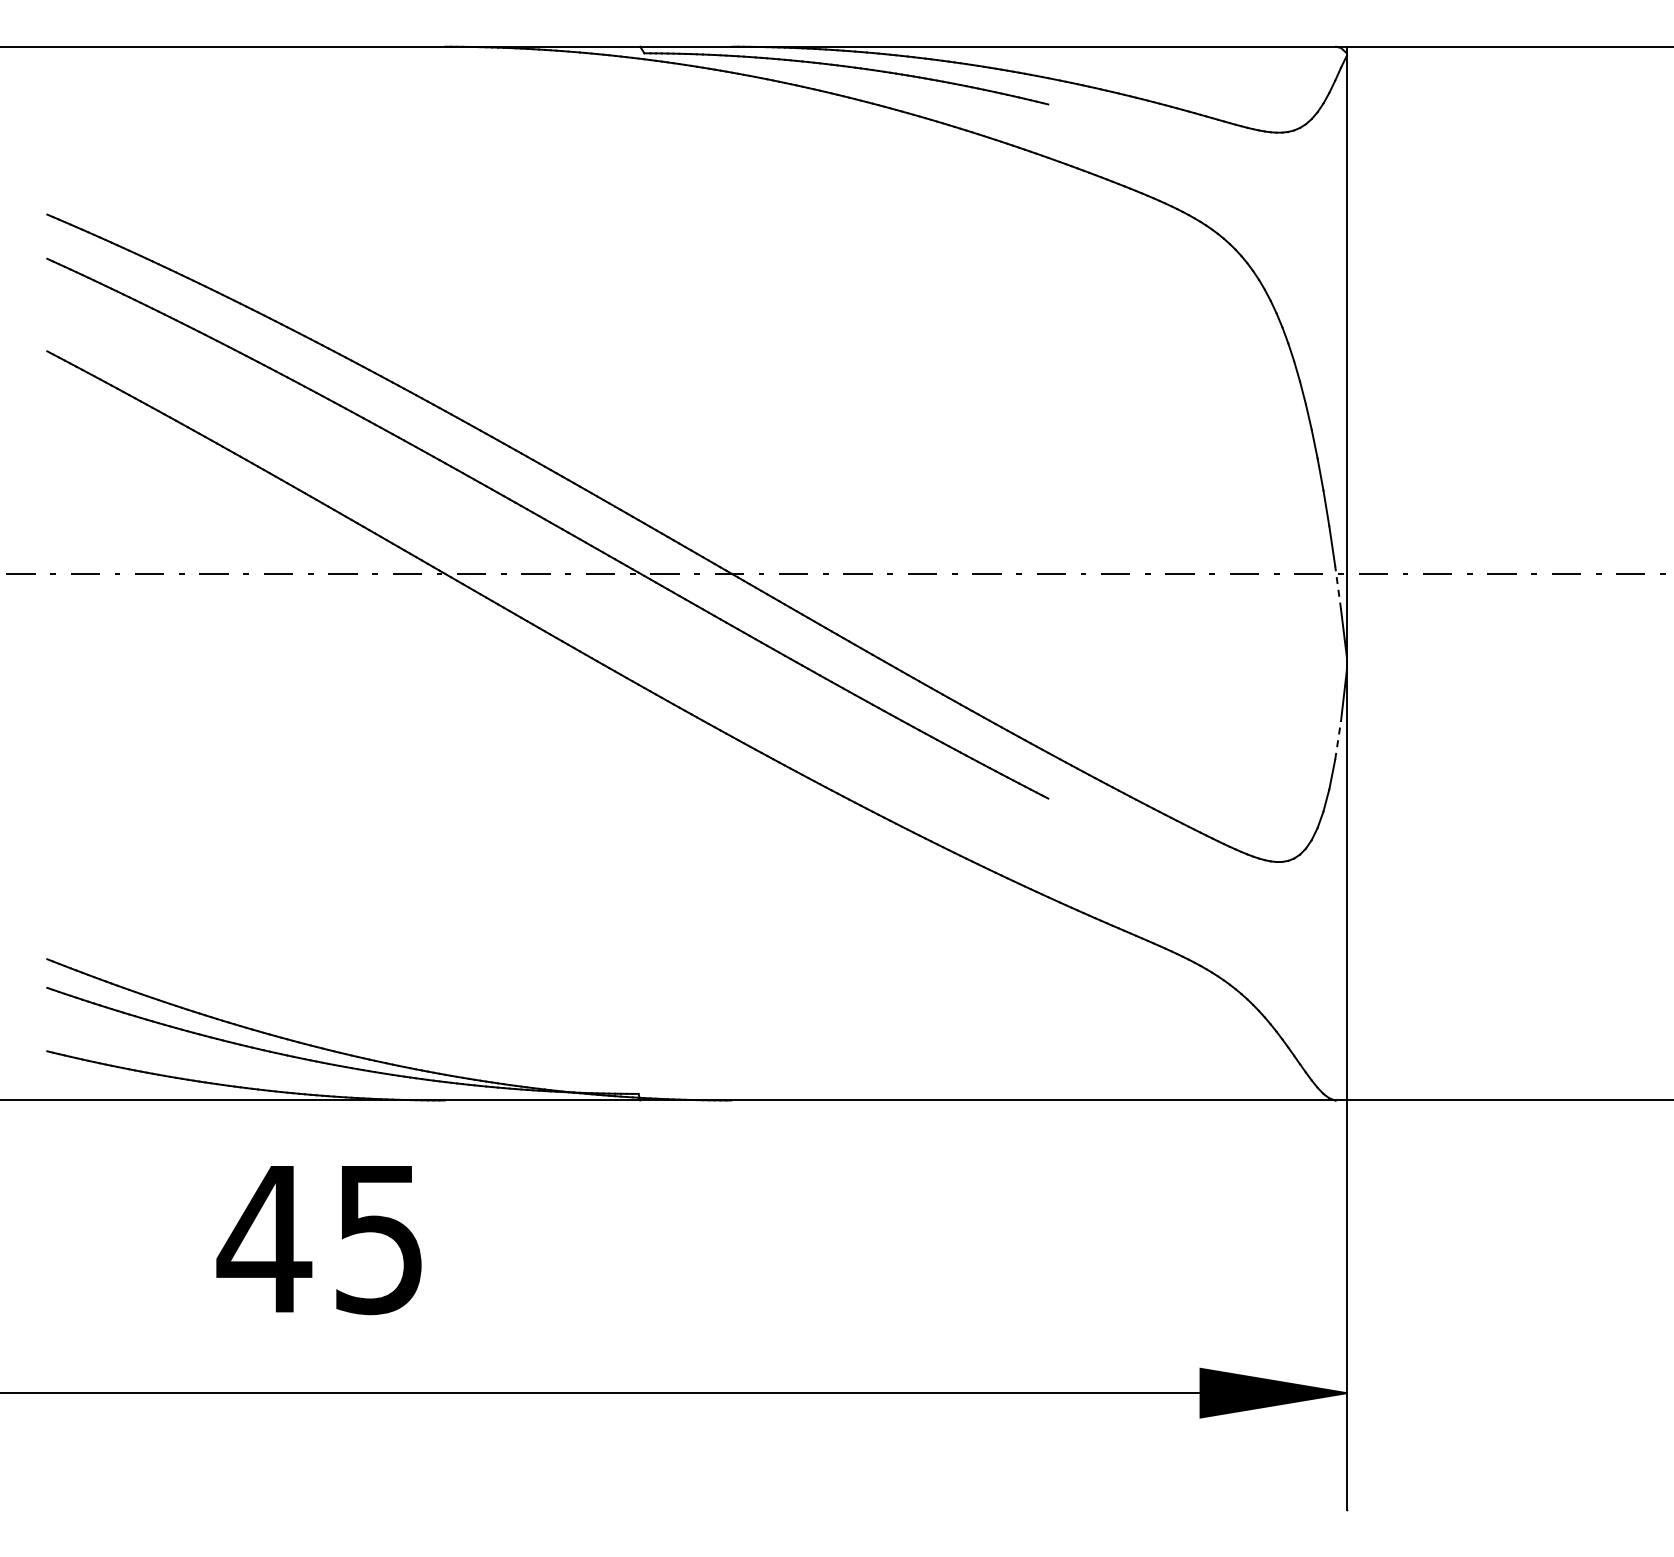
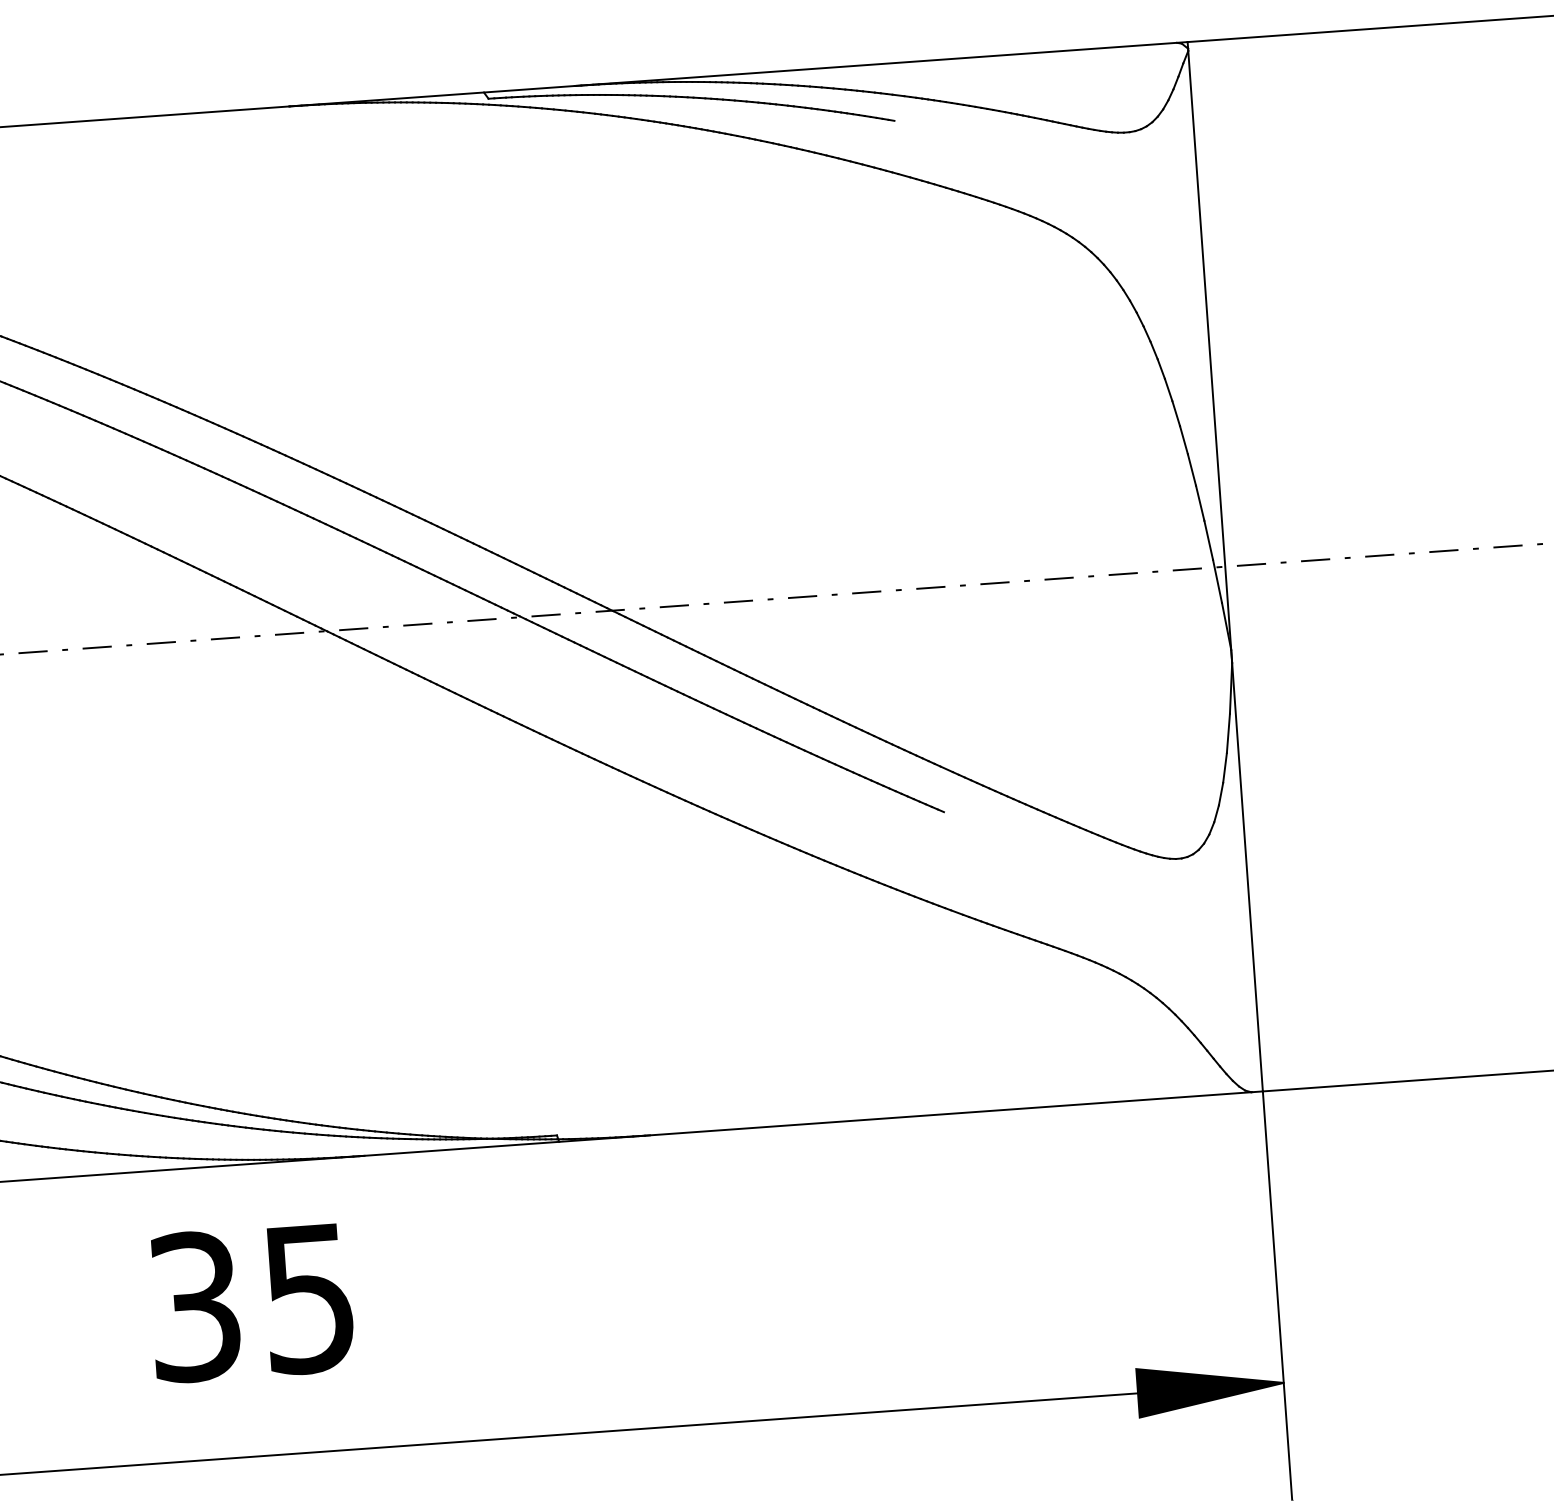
line: (1338, 587) -> (1217, 581), dashed -> solid
line: (1338, 740) -> (1228, 733), dashed -> solid
text: (264, 1239) -> (194, 1307), 45 -> 35

